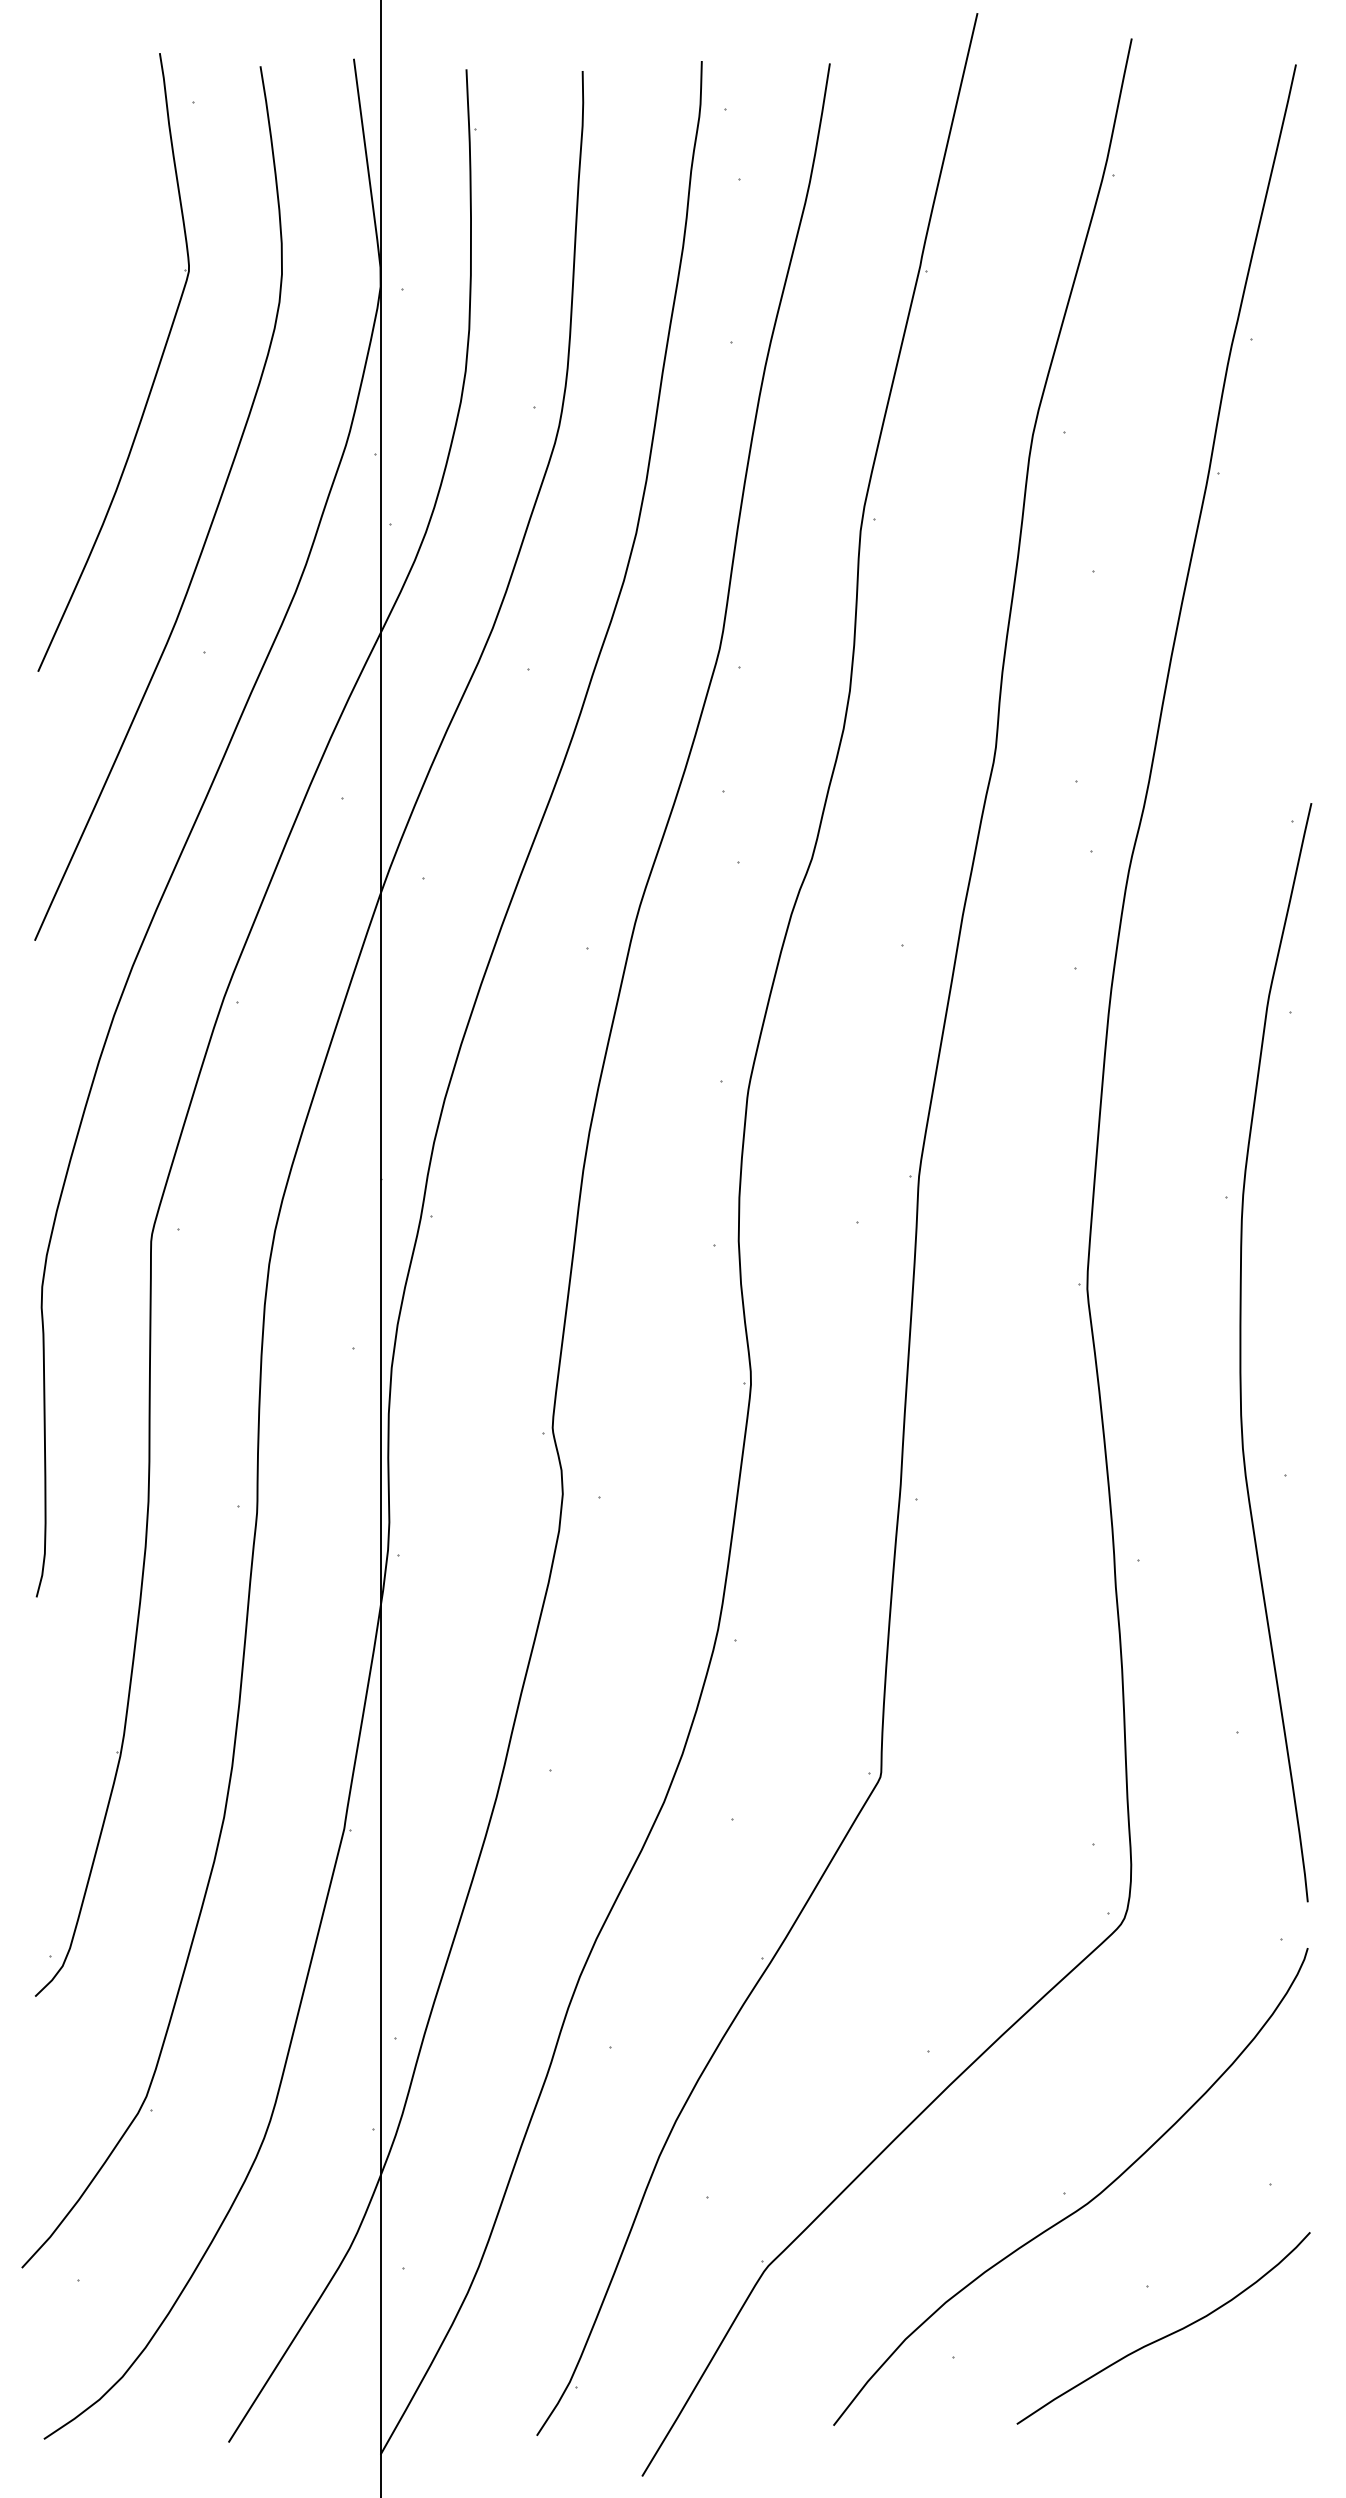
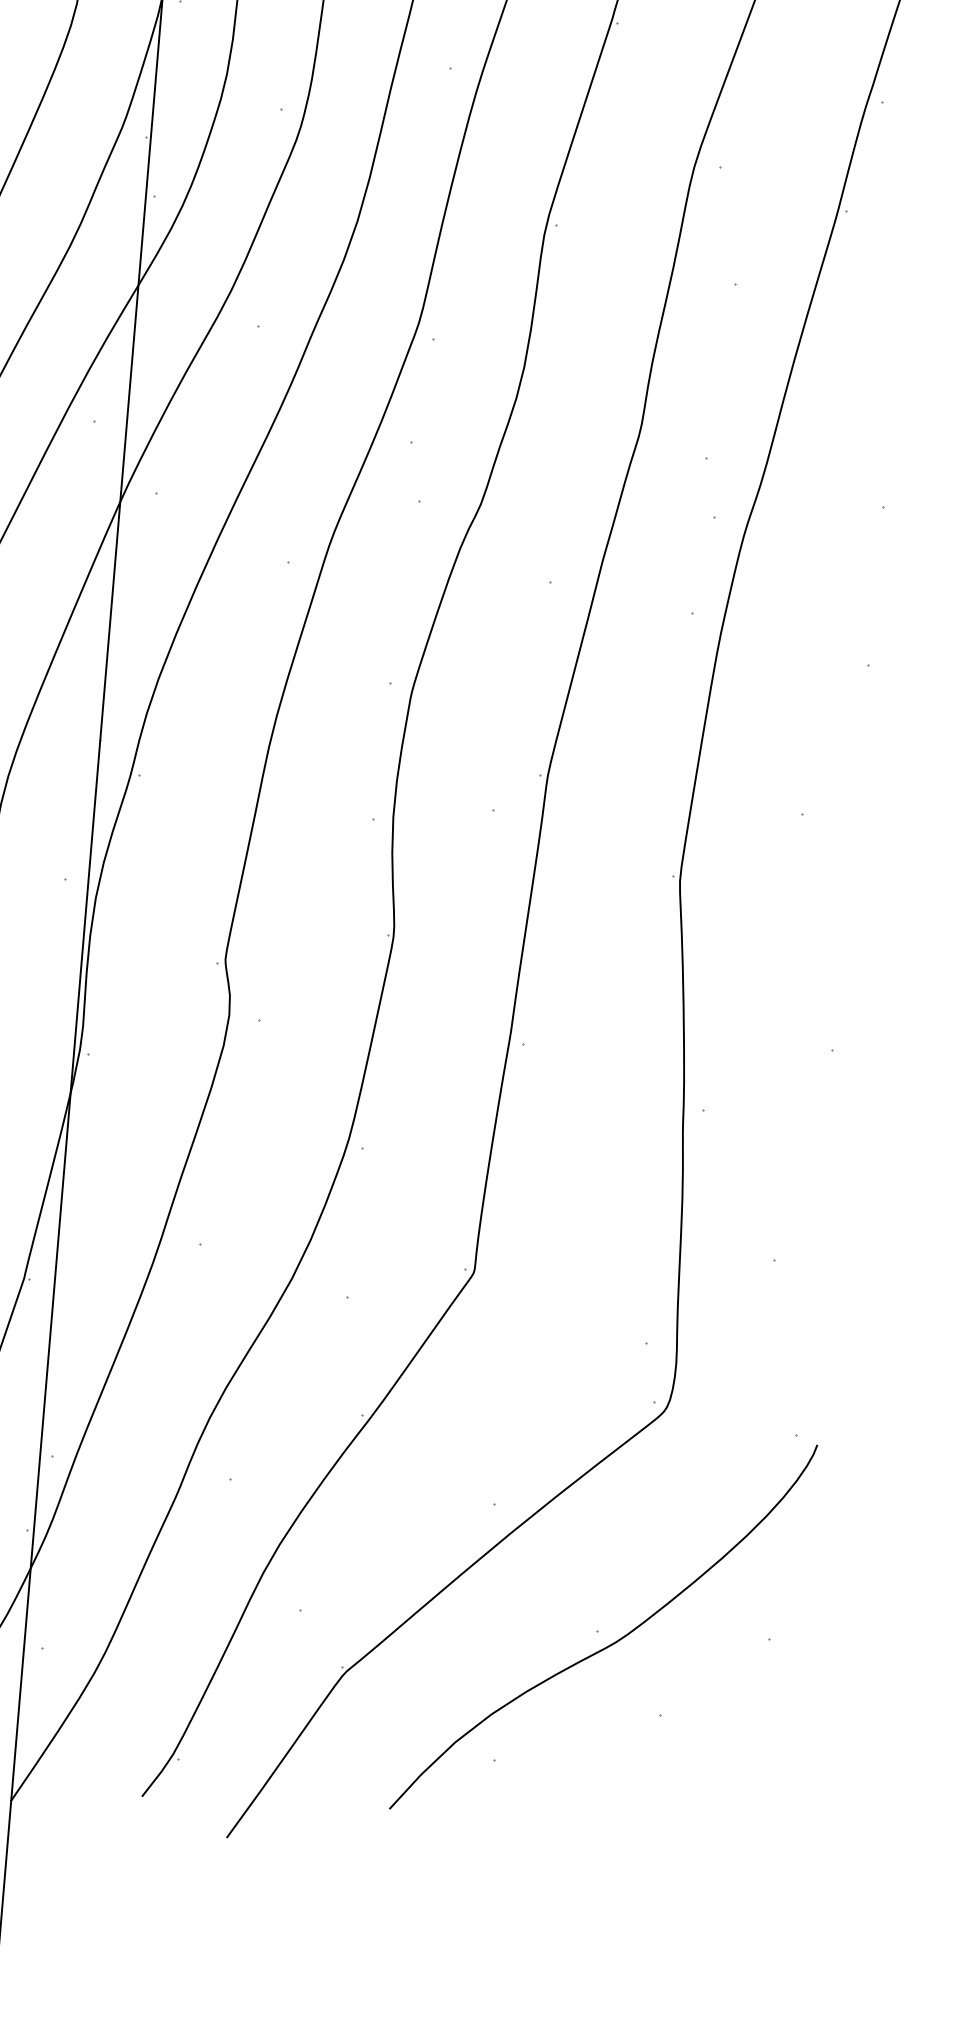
curve: (1241, 1352) -> (803, 944), removed
curve: (1167, 2334) -> (673, 1756), removed

